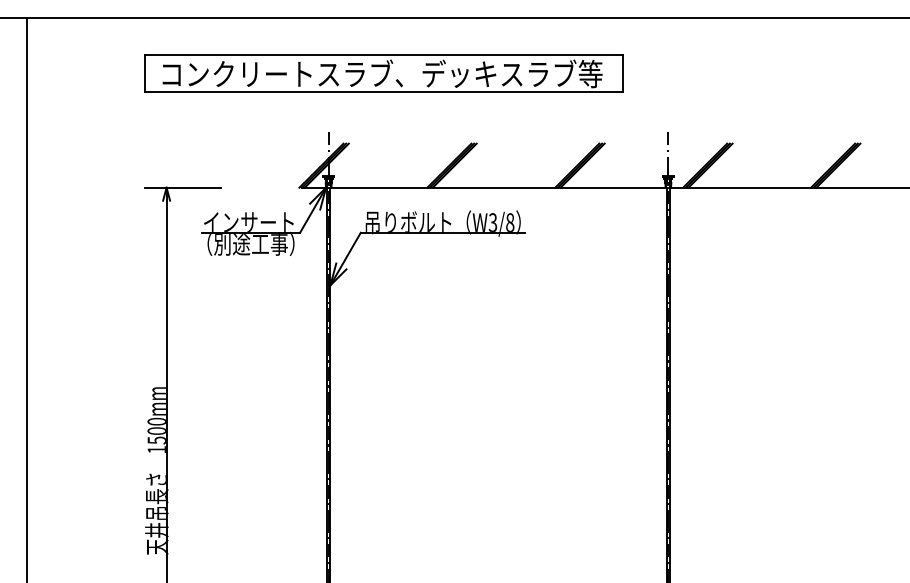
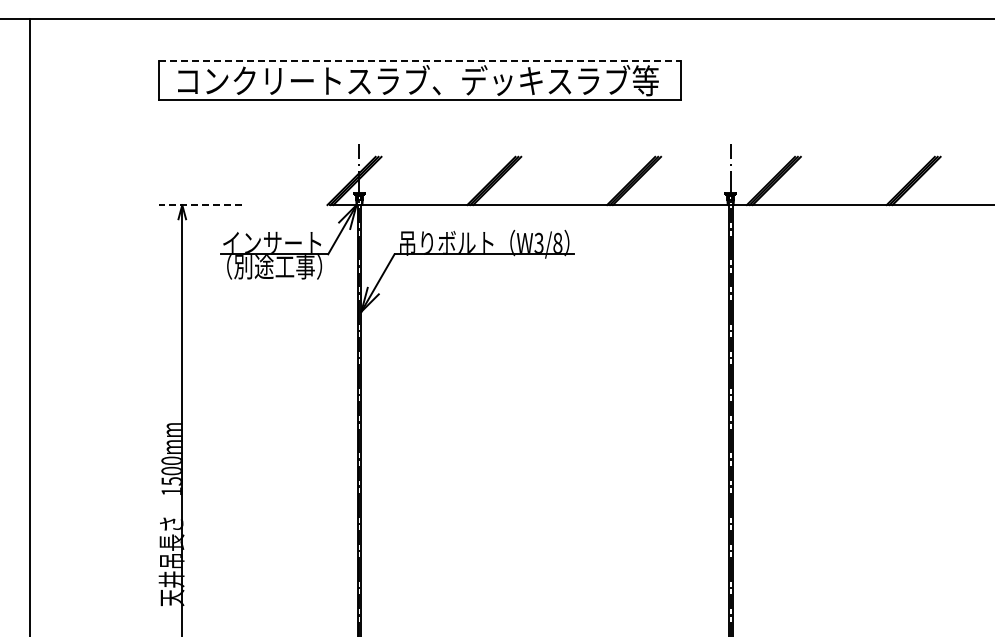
line: (384, 55) -> (420, 60), solid -> dashed
line: (182, 188) -> (199, 205), solid -> dashed

